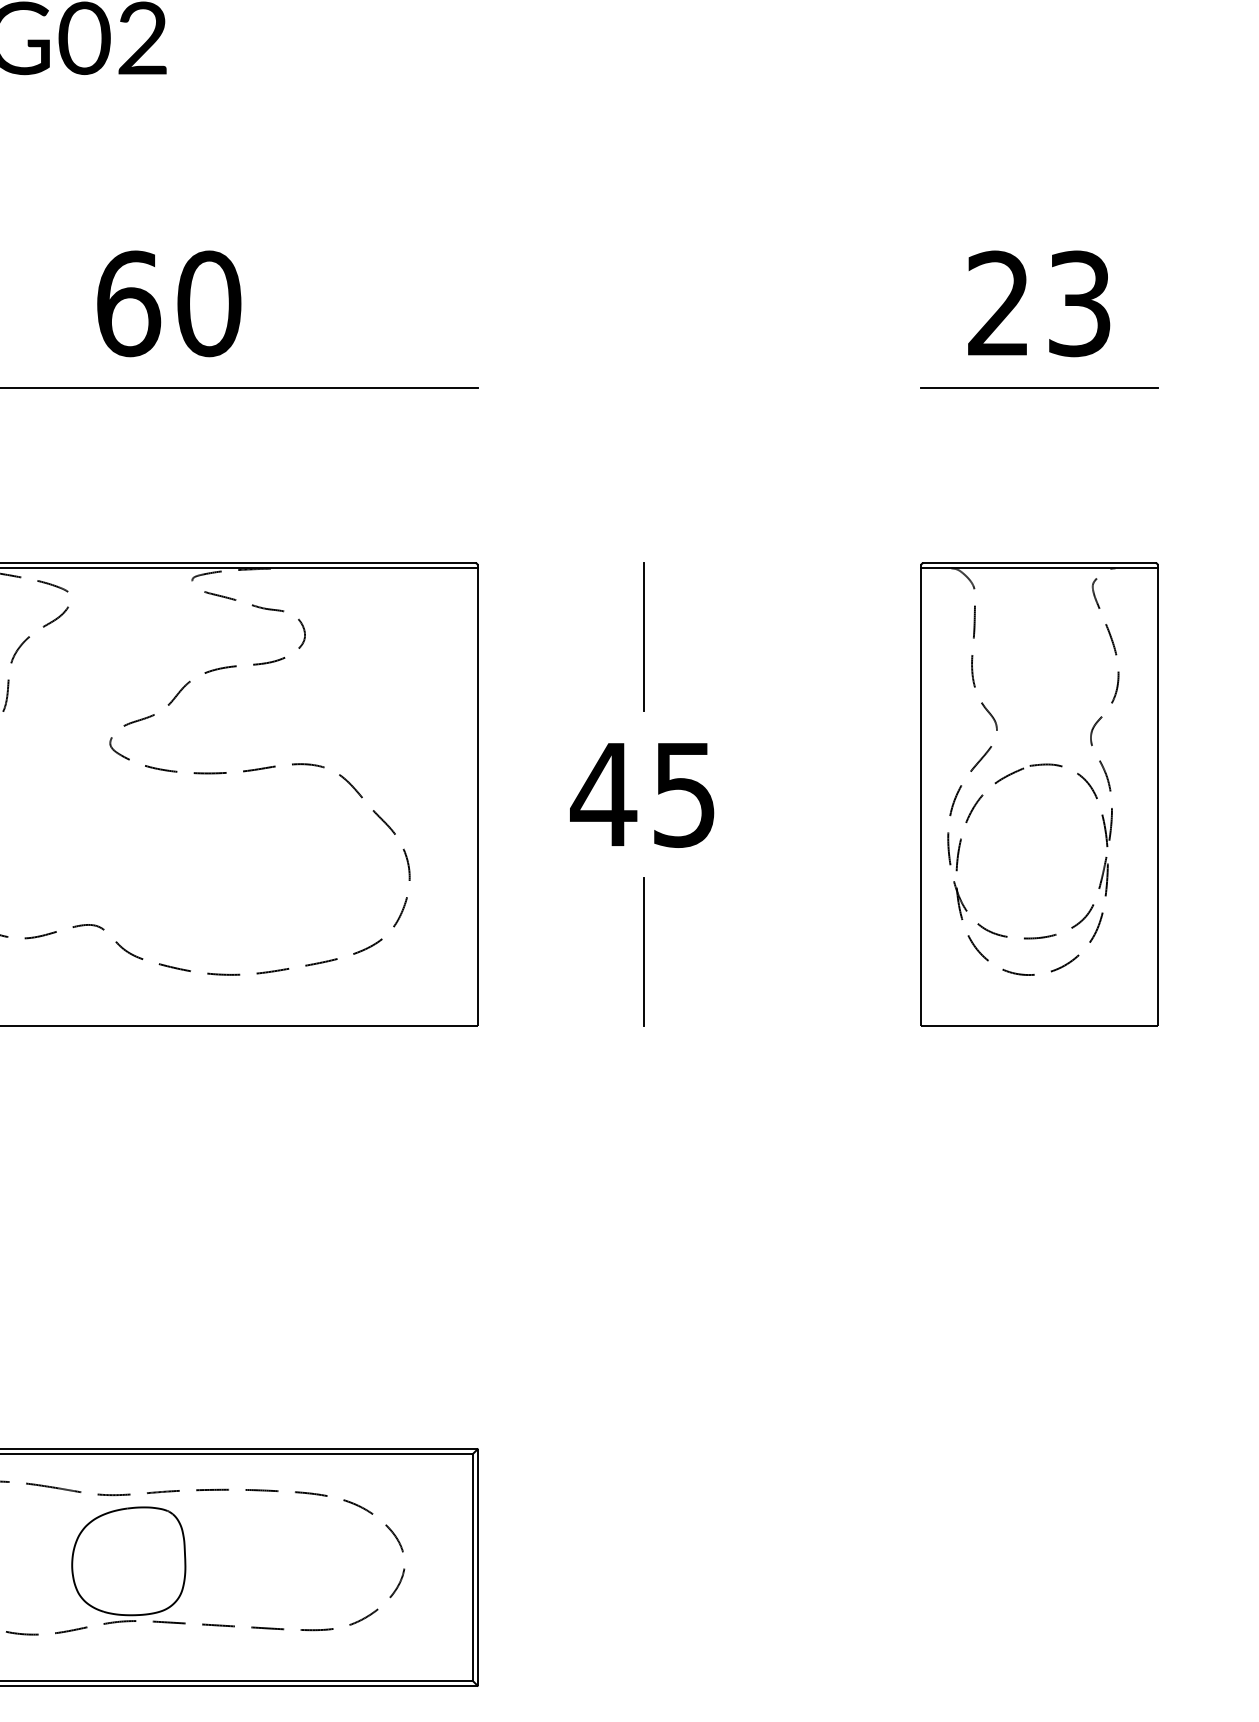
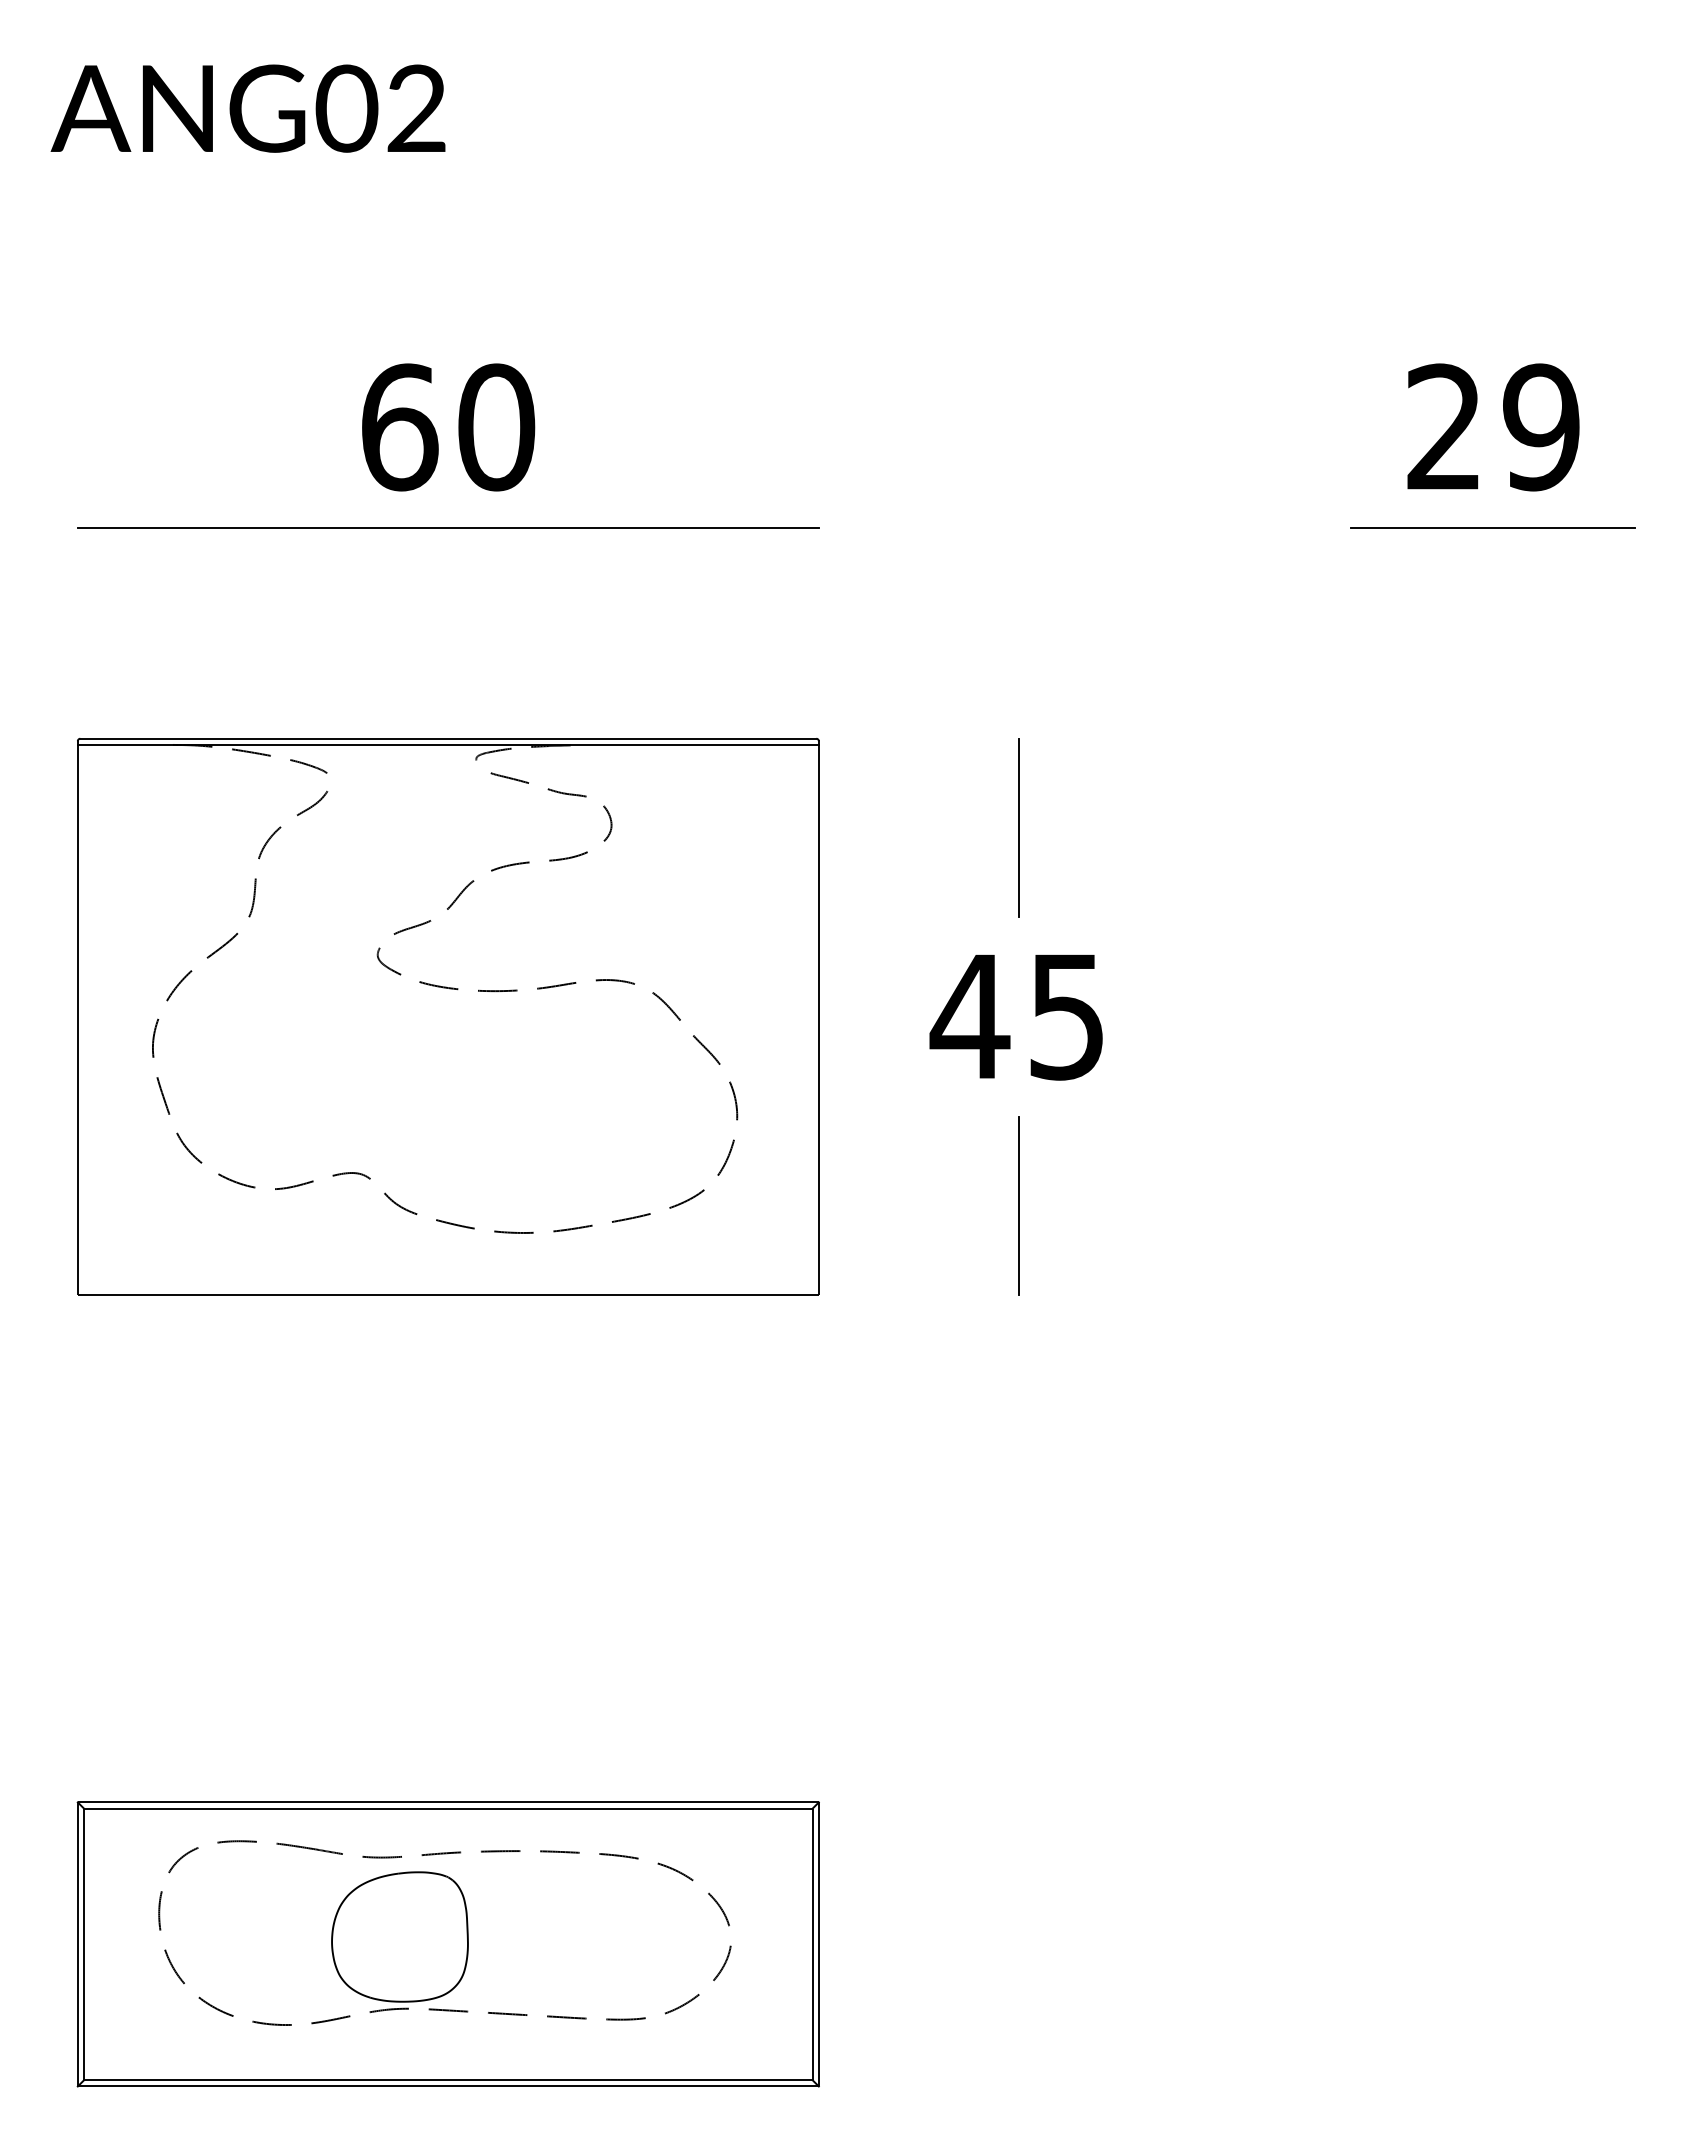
text: (1079, 303) -> (1541, 427), 23 -> 29
part: (1039, 794) -> (1493, 1016), removed

